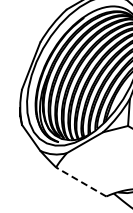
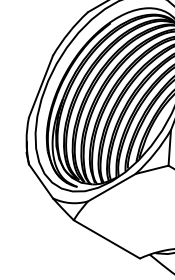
line: (81, 182) -> (107, 240), dashed -> solid

